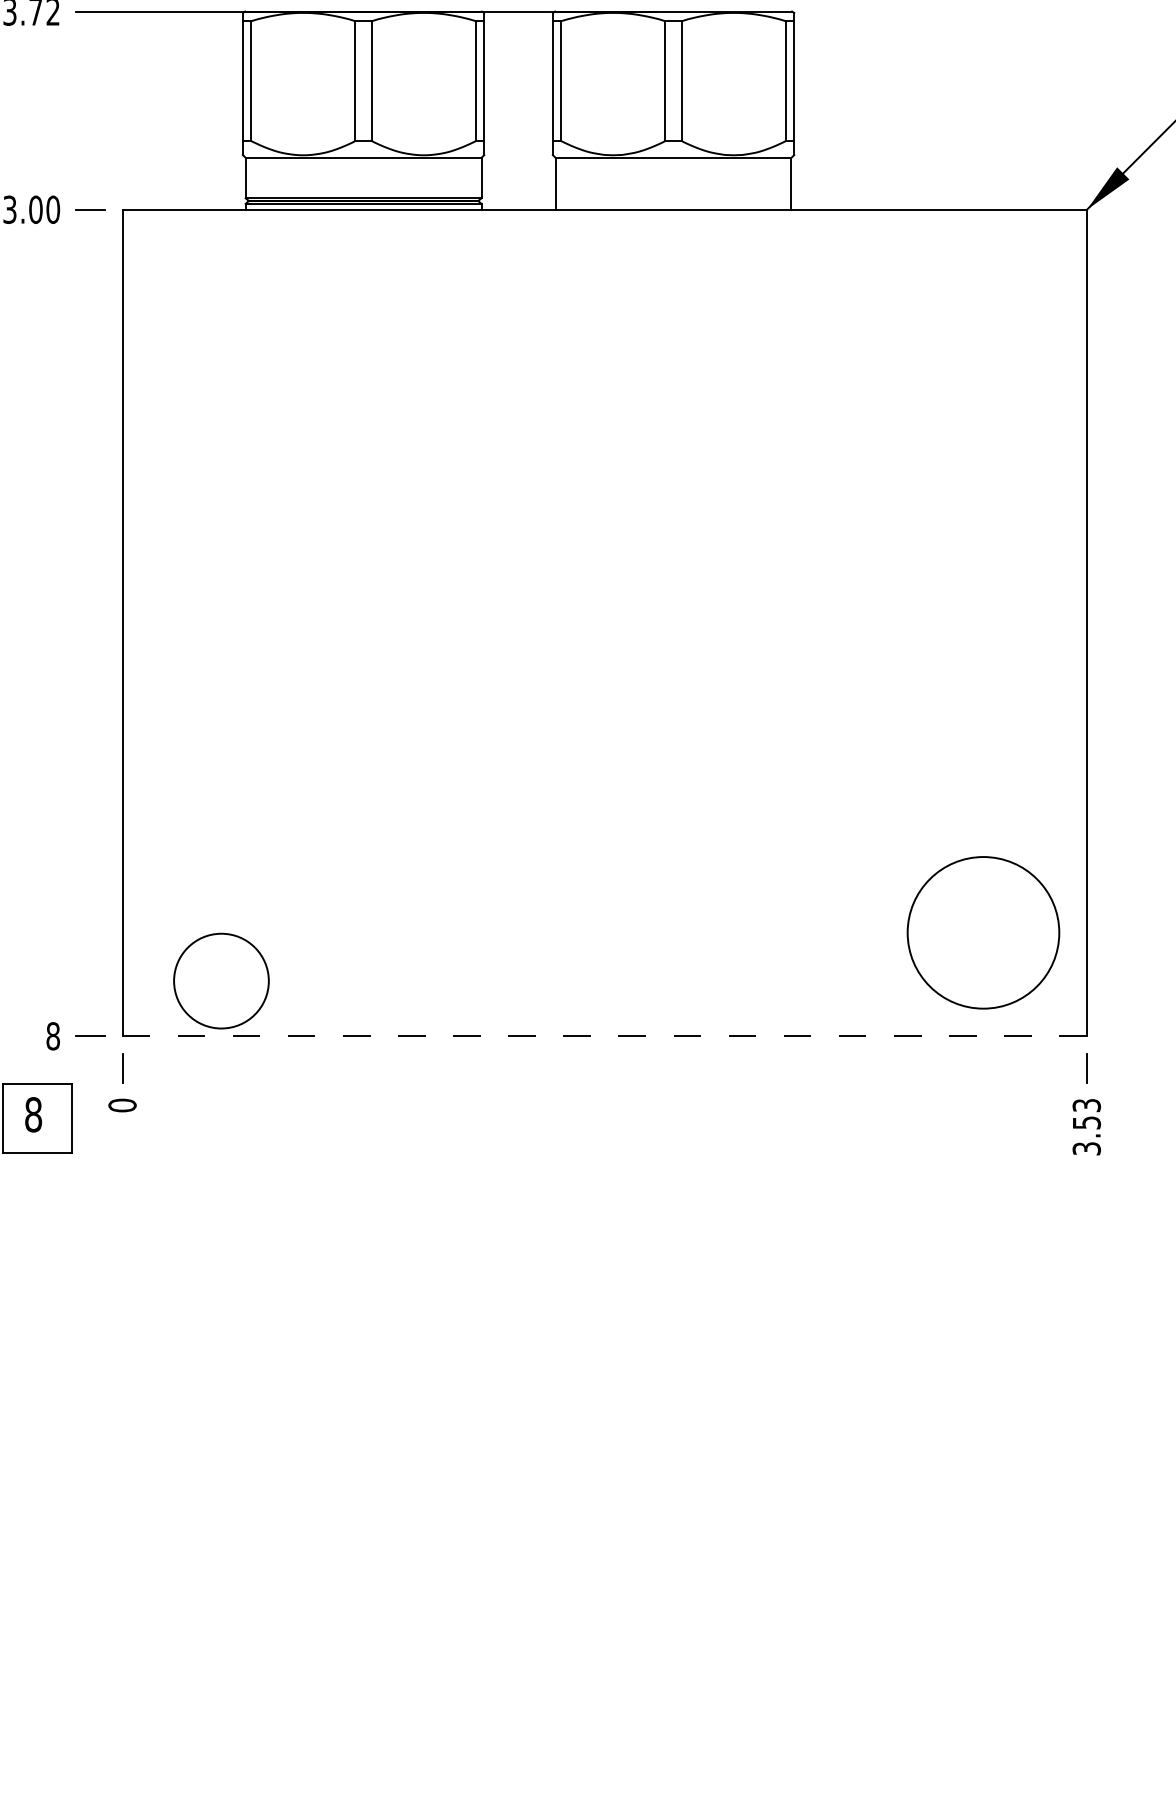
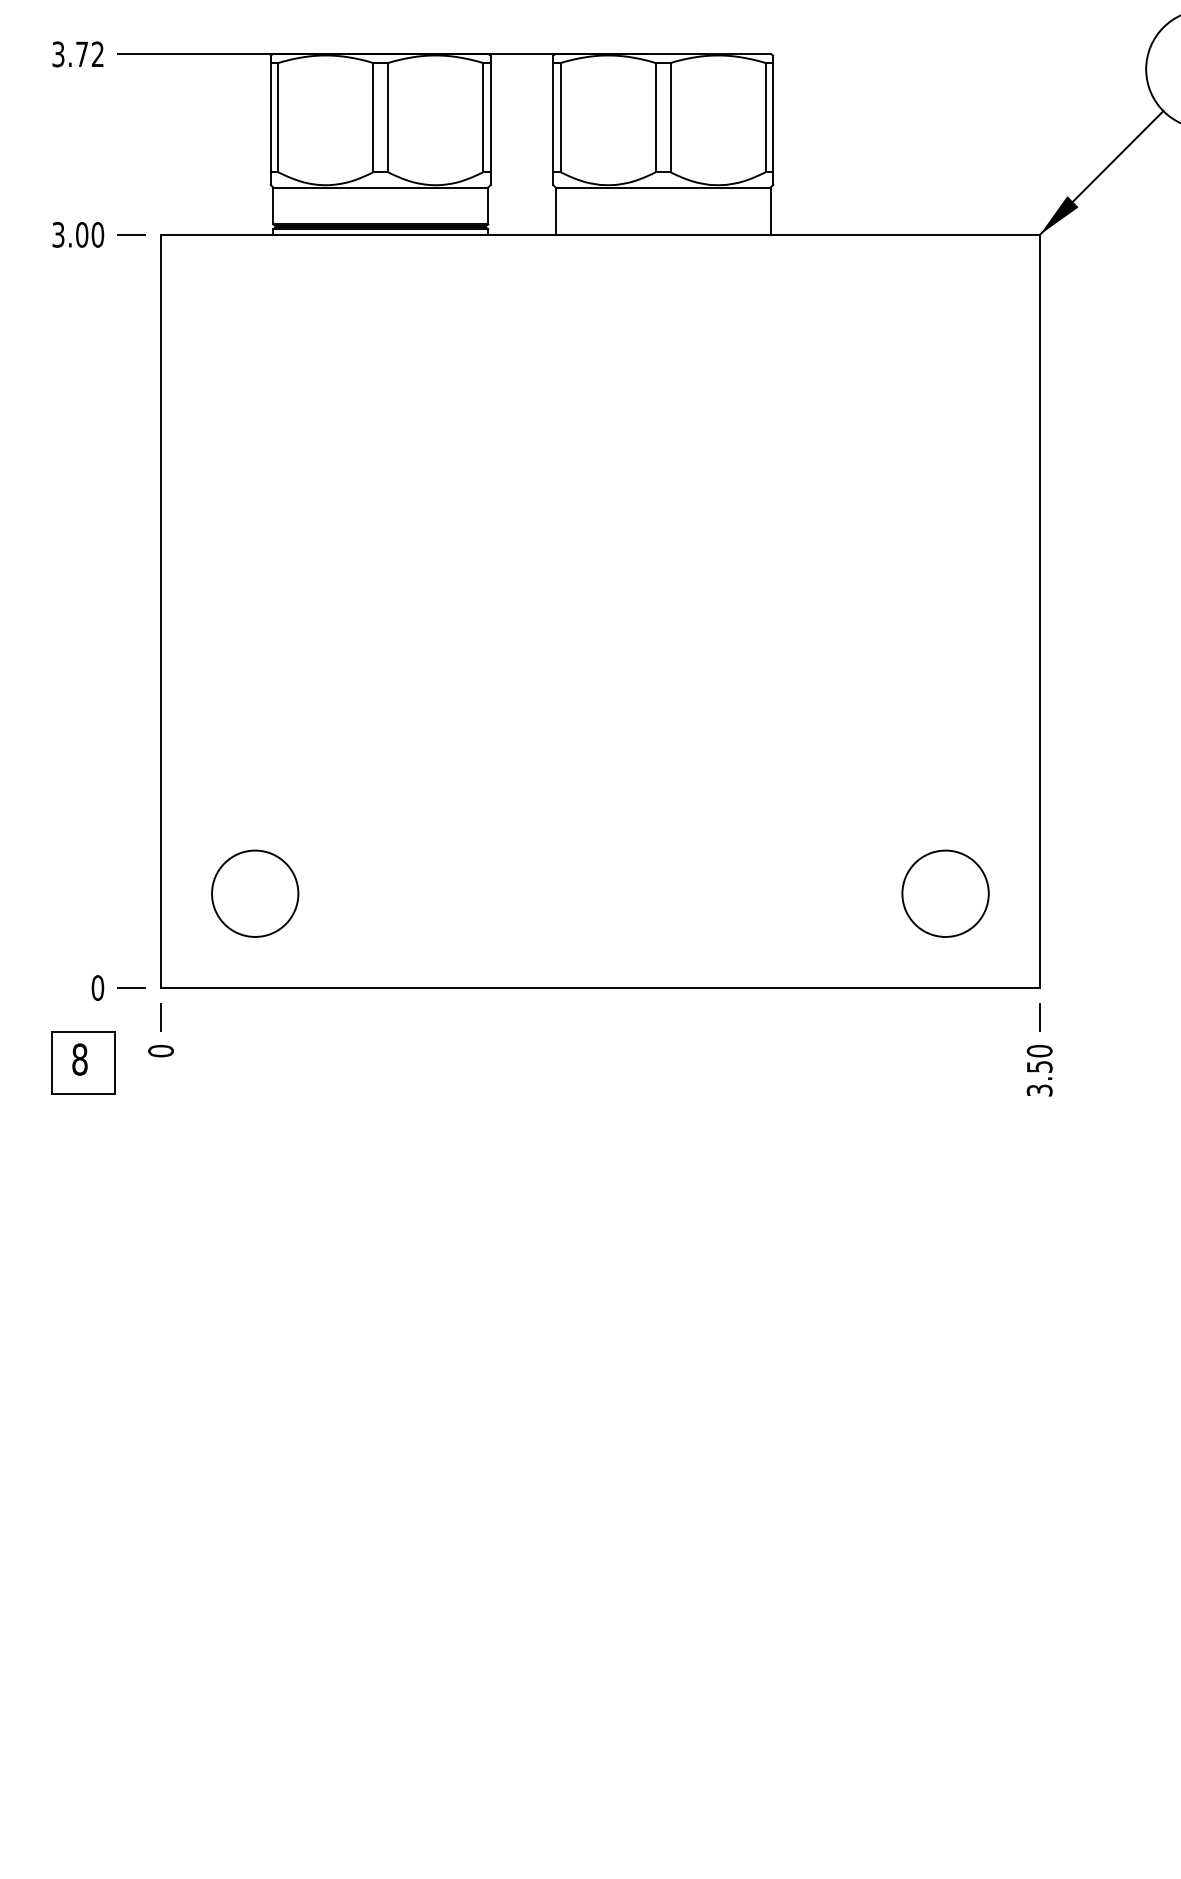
circle: (983, 932) -> (945, 893), size x0.62
circle: (221, 980) -> (255, 893), moved
text: (52, 1035) -> (97, 987), 8 -> 0
line: (604, 1035) -> (600, 987), dashed -> solid
text: (1086, 1105) -> (1039, 1051), 3.53 -> 3.50

